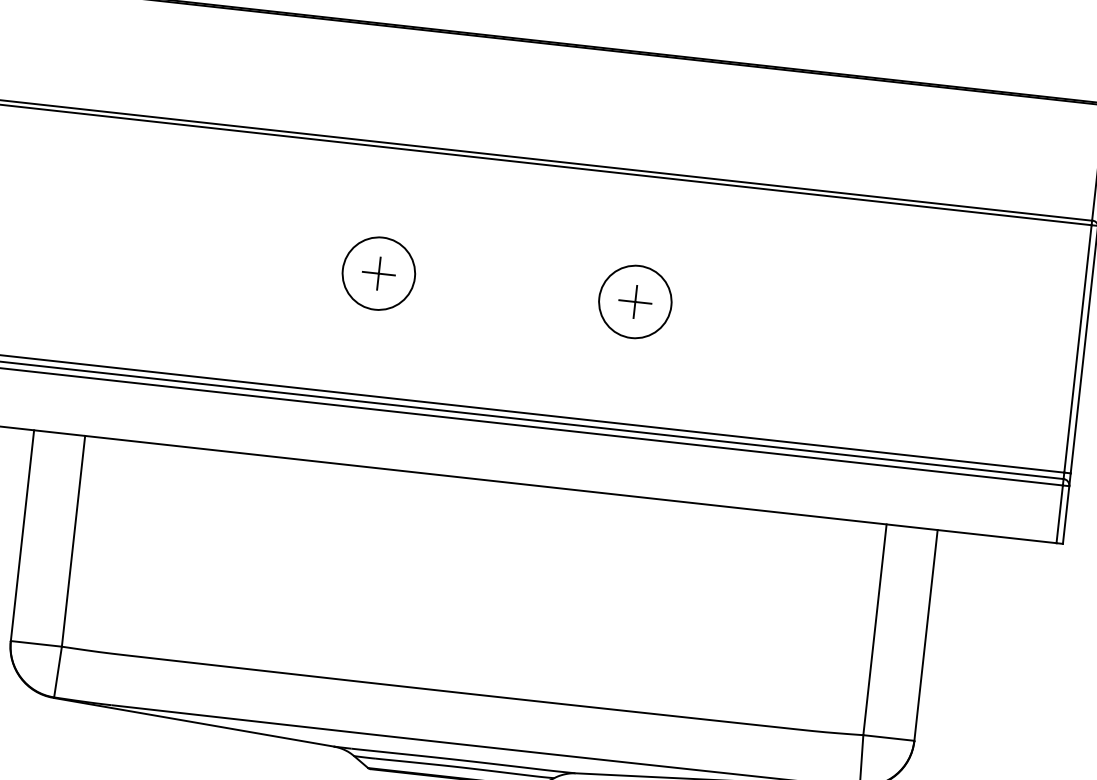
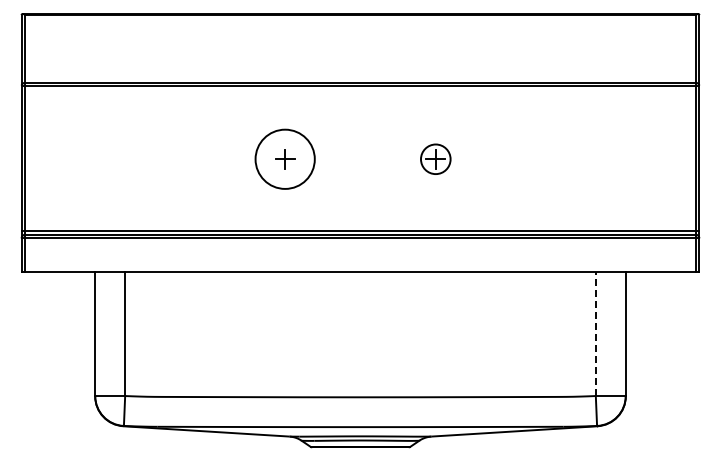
circle: (379, 274) -> (285, 159), size x1.4
circle: (634, 302) -> (435, 159), size x0.7
line: (874, 630) -> (595, 334), solid -> dashed

